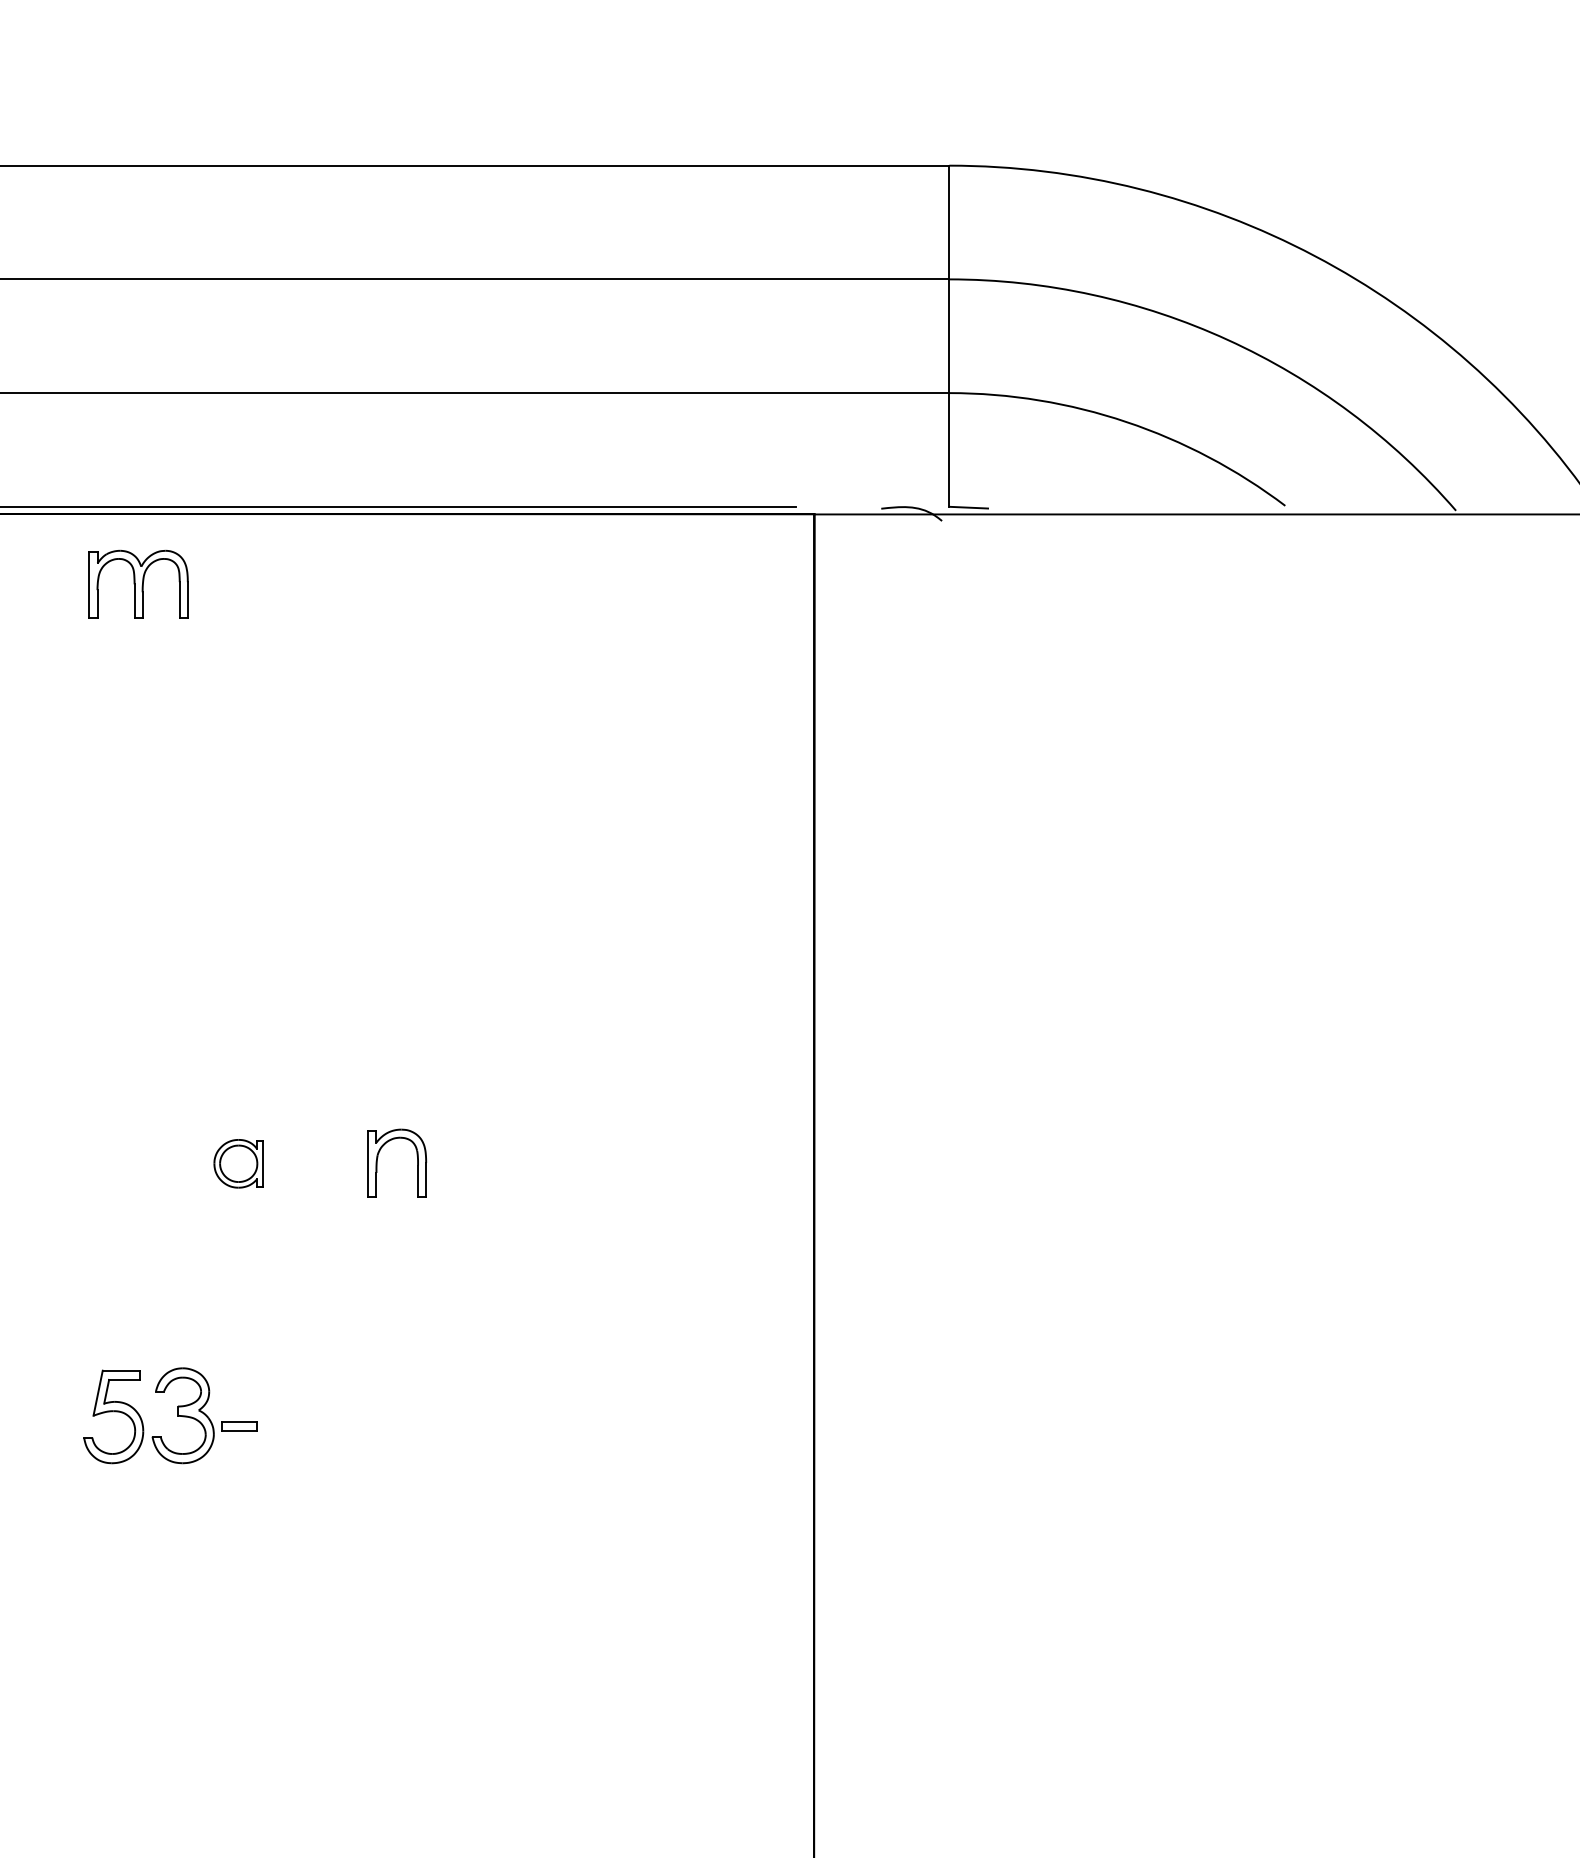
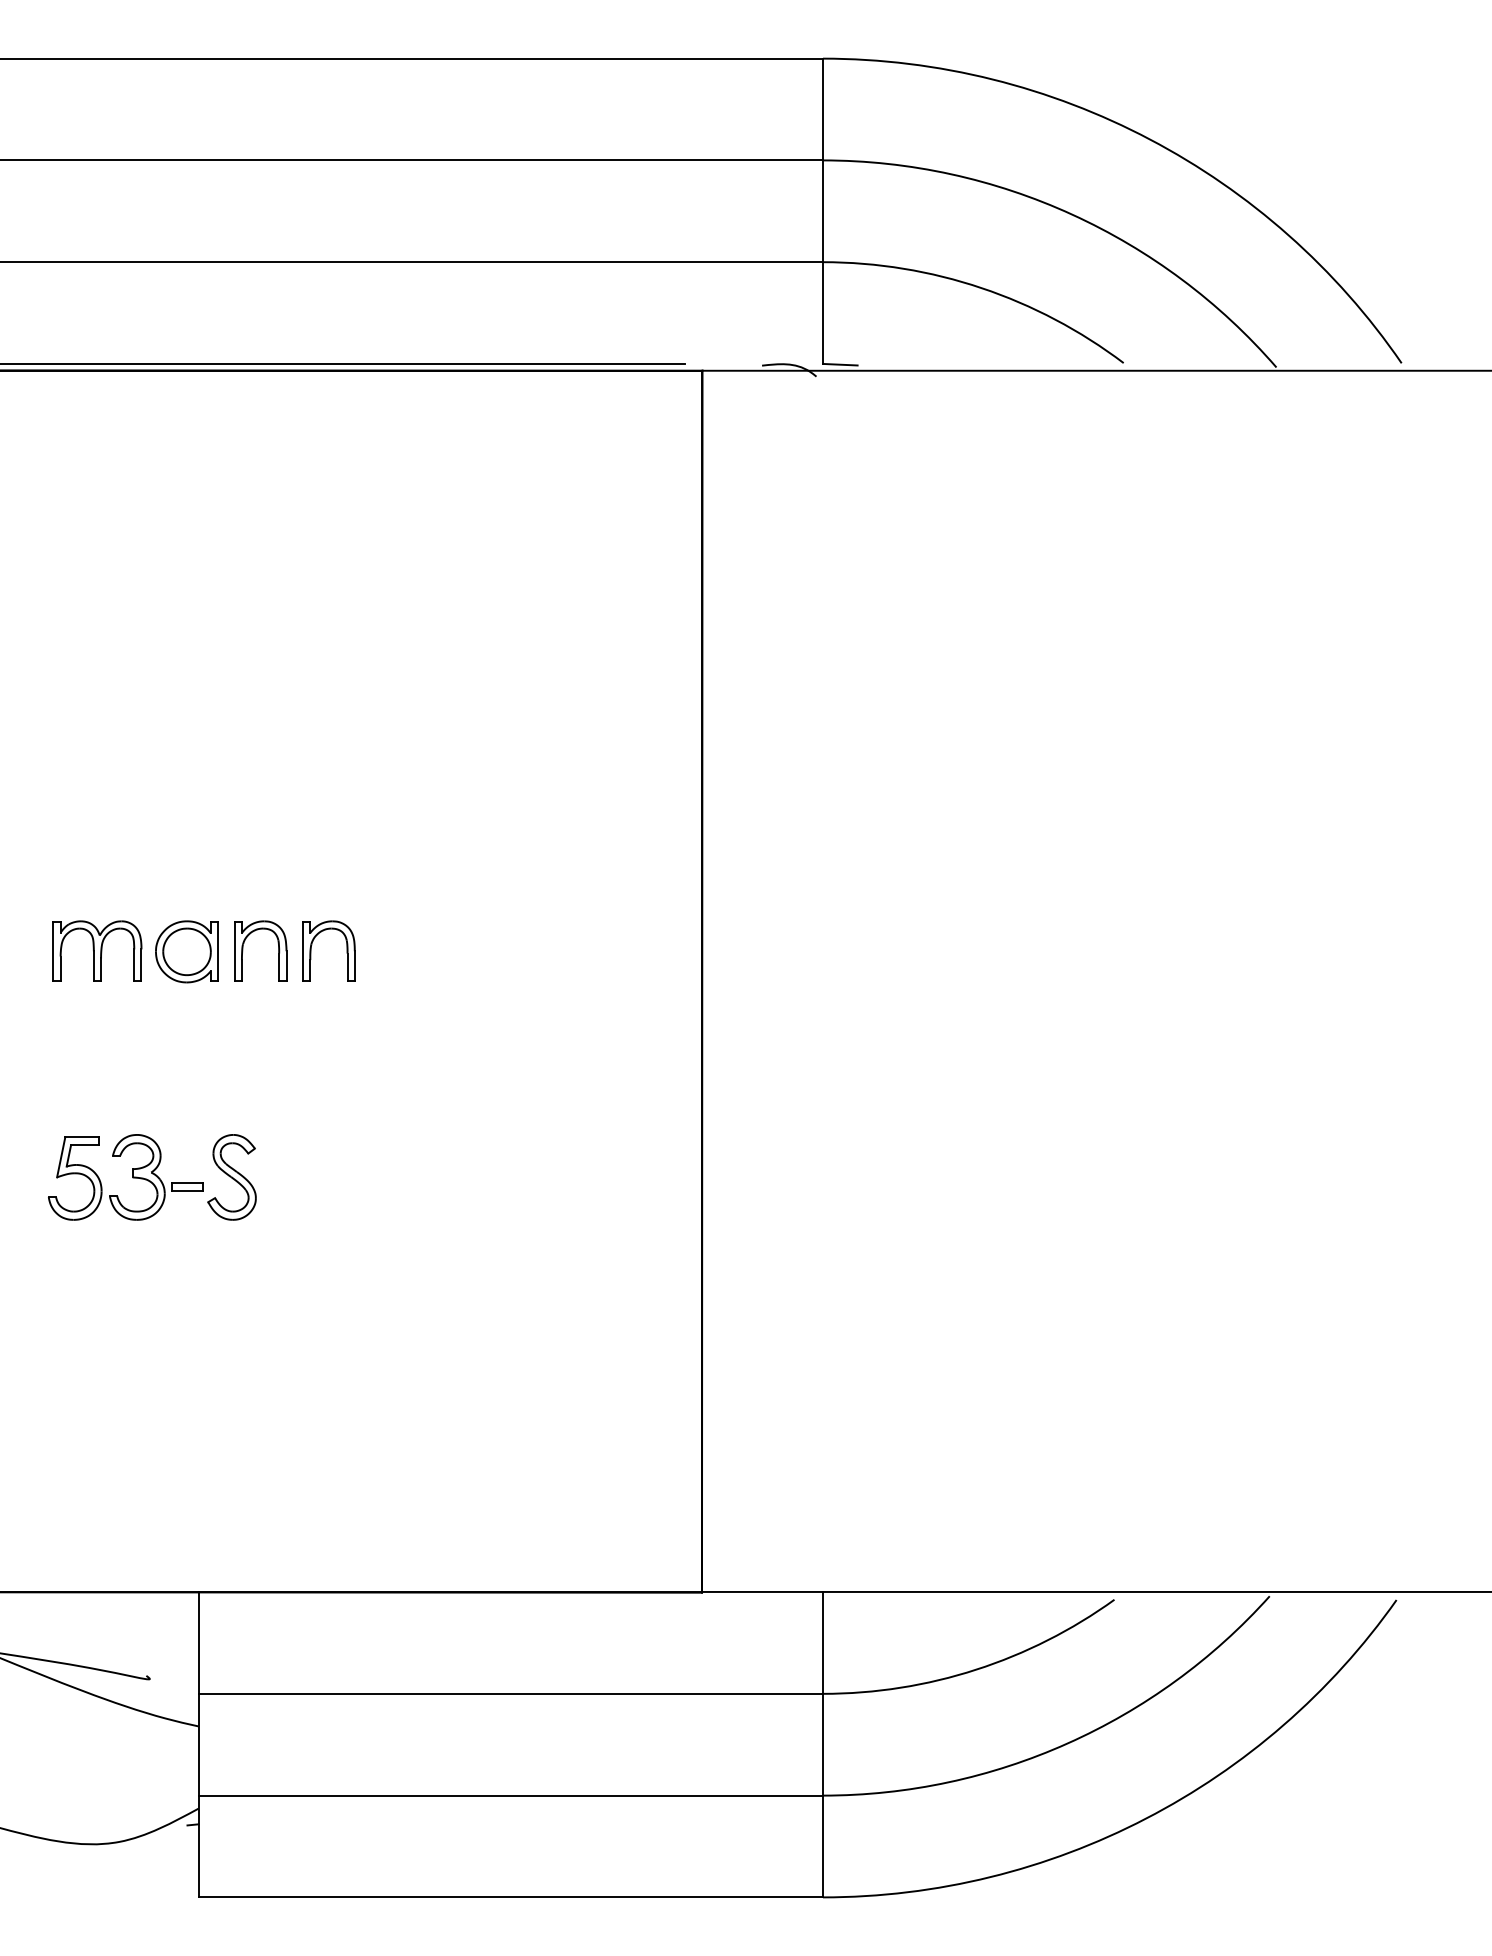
part: (138, 583) -> (97, 950), moved
part: (301, 1162) -> (243, 950), added
part: (238, 1163) -> (186, 951), size x1.43
part: (288, 1415) -> (231, 1177), added

